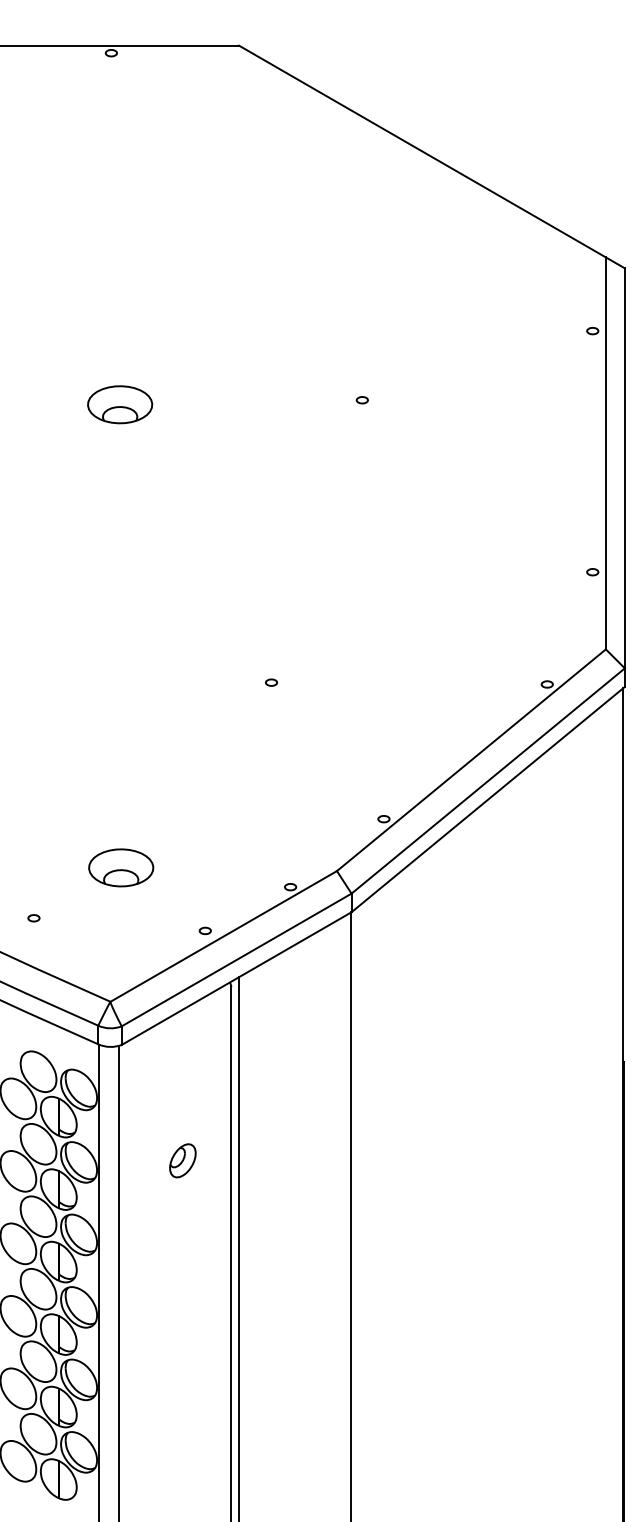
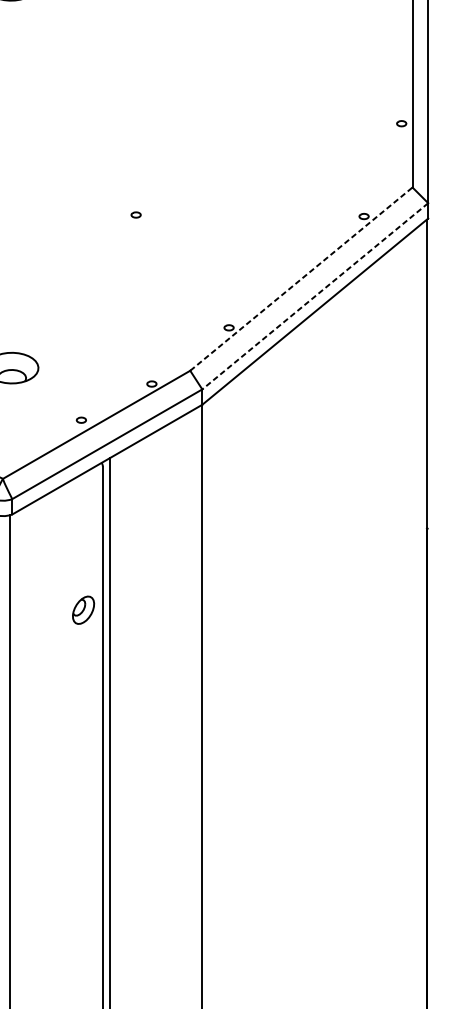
line: (471, 759) -> (301, 278), solid -> dashed
line: (487, 781) -> (314, 296), solid -> dashed
part: (182, 1160) -> (83, 609), moved

